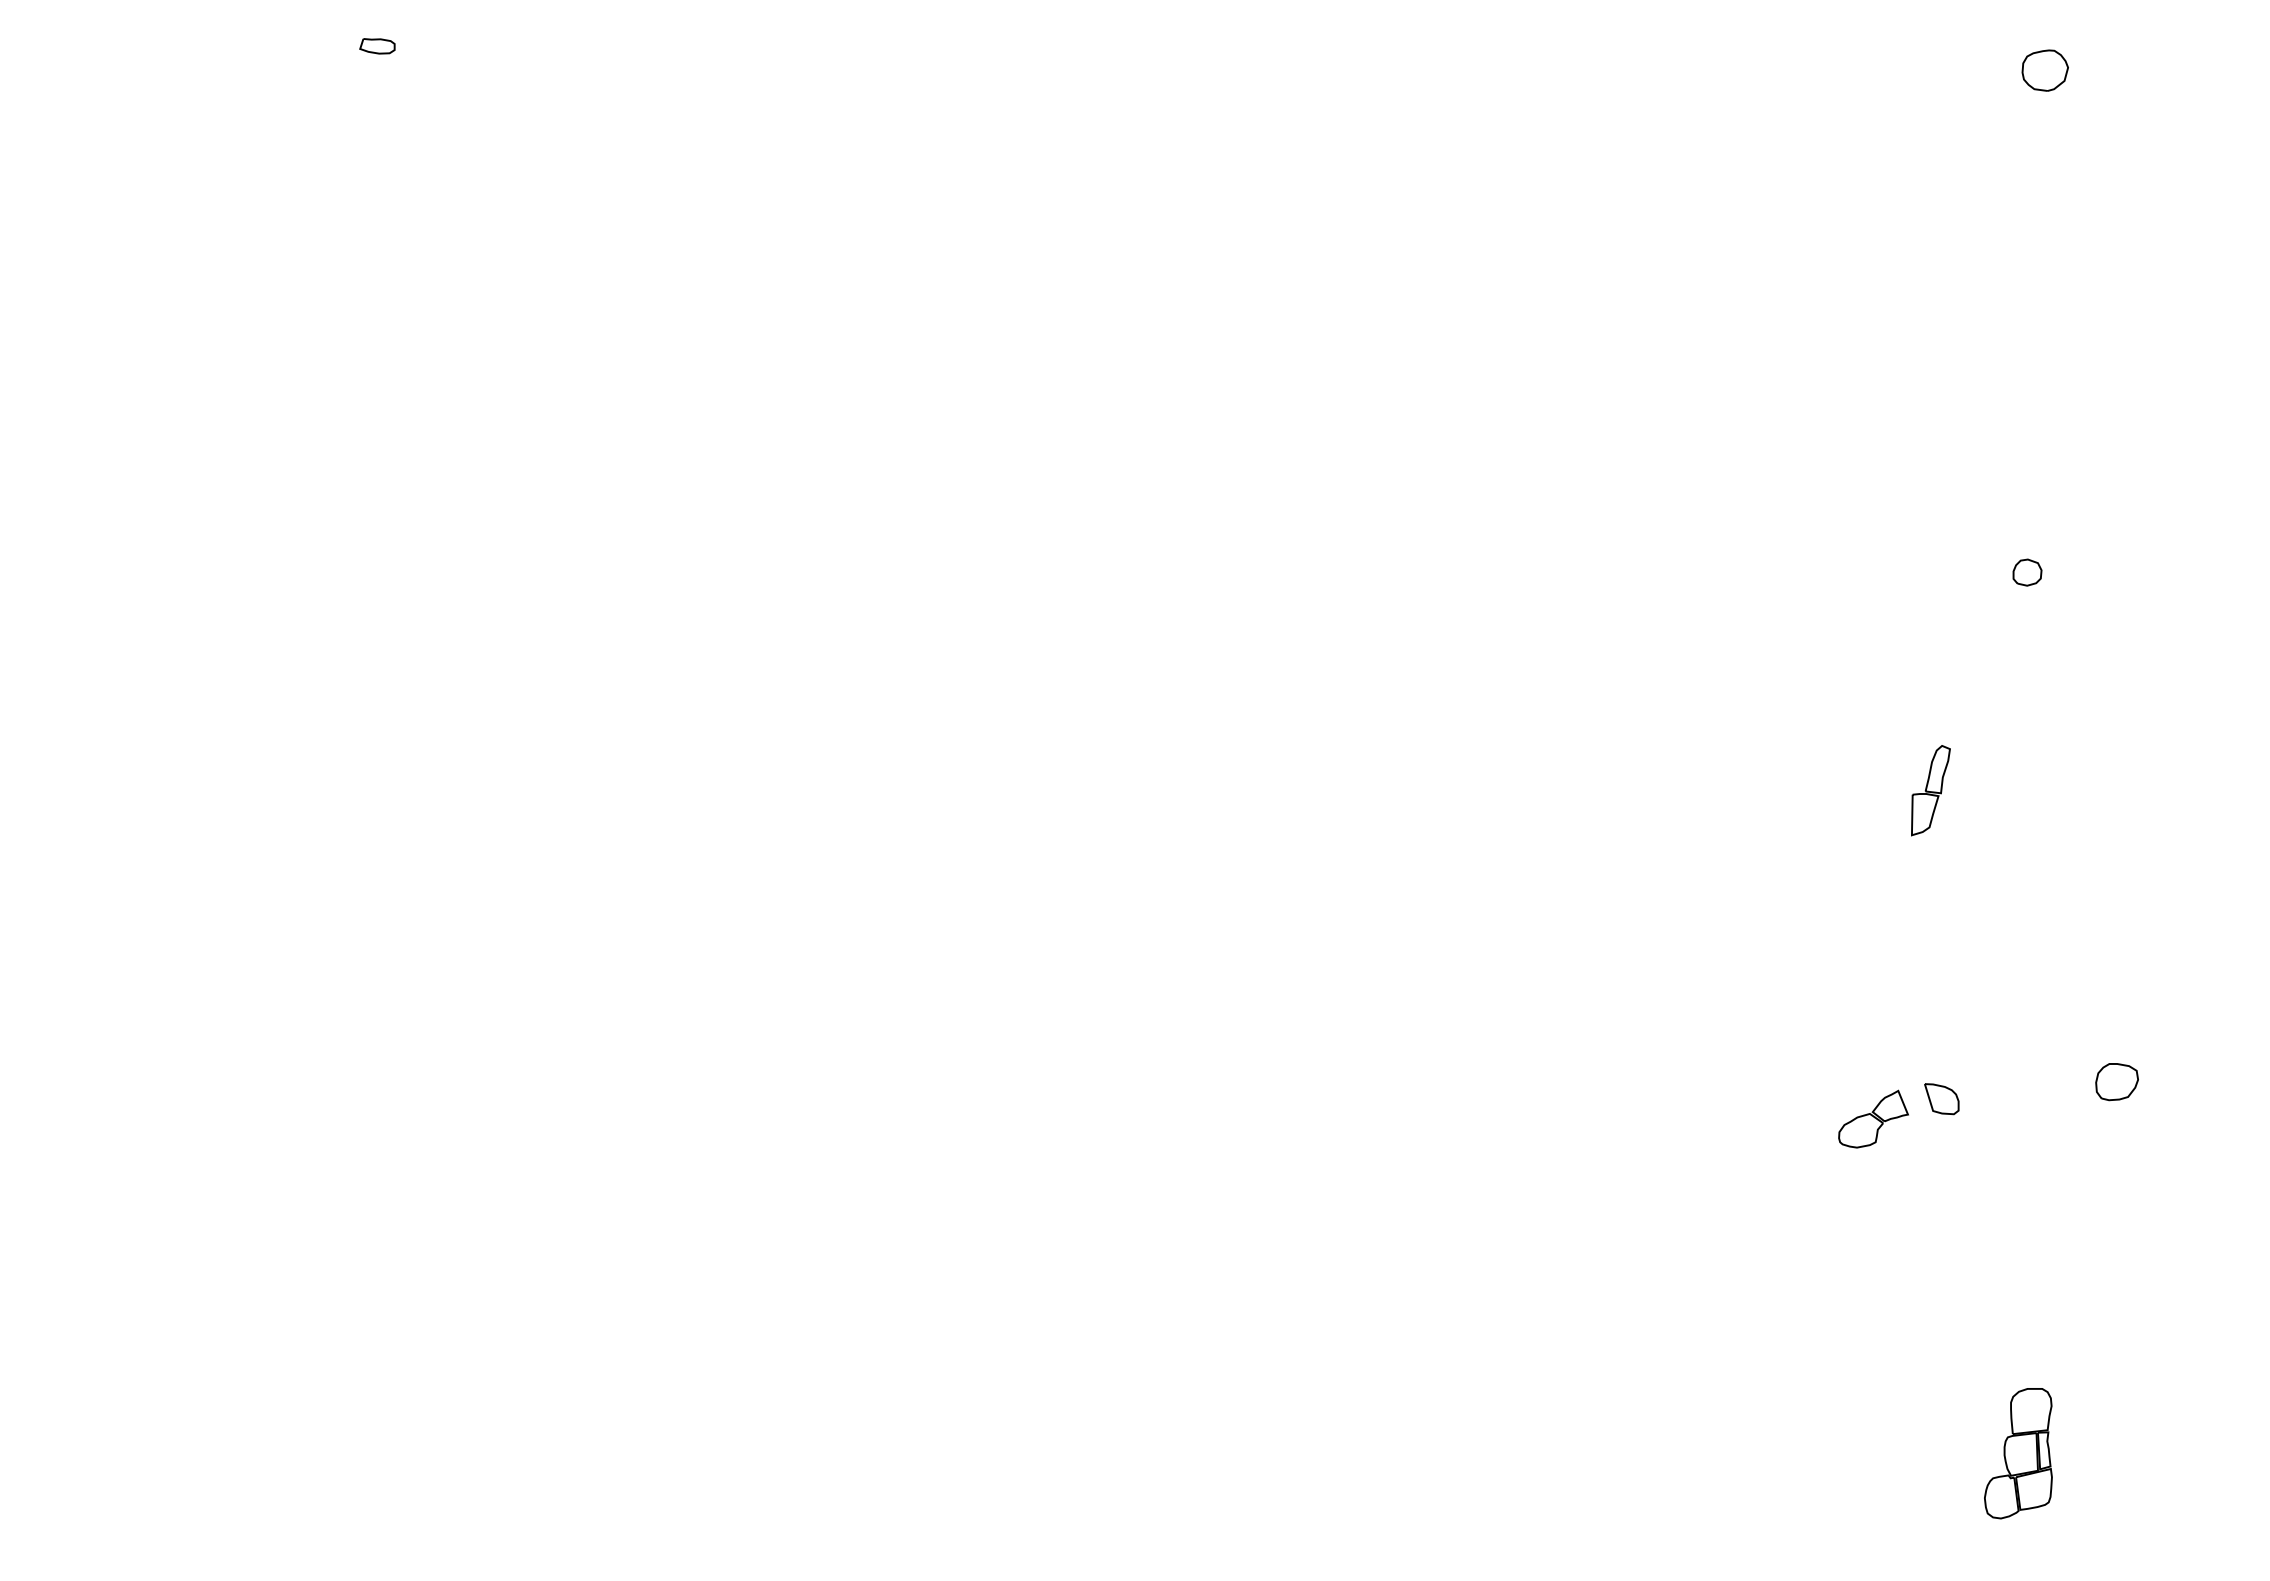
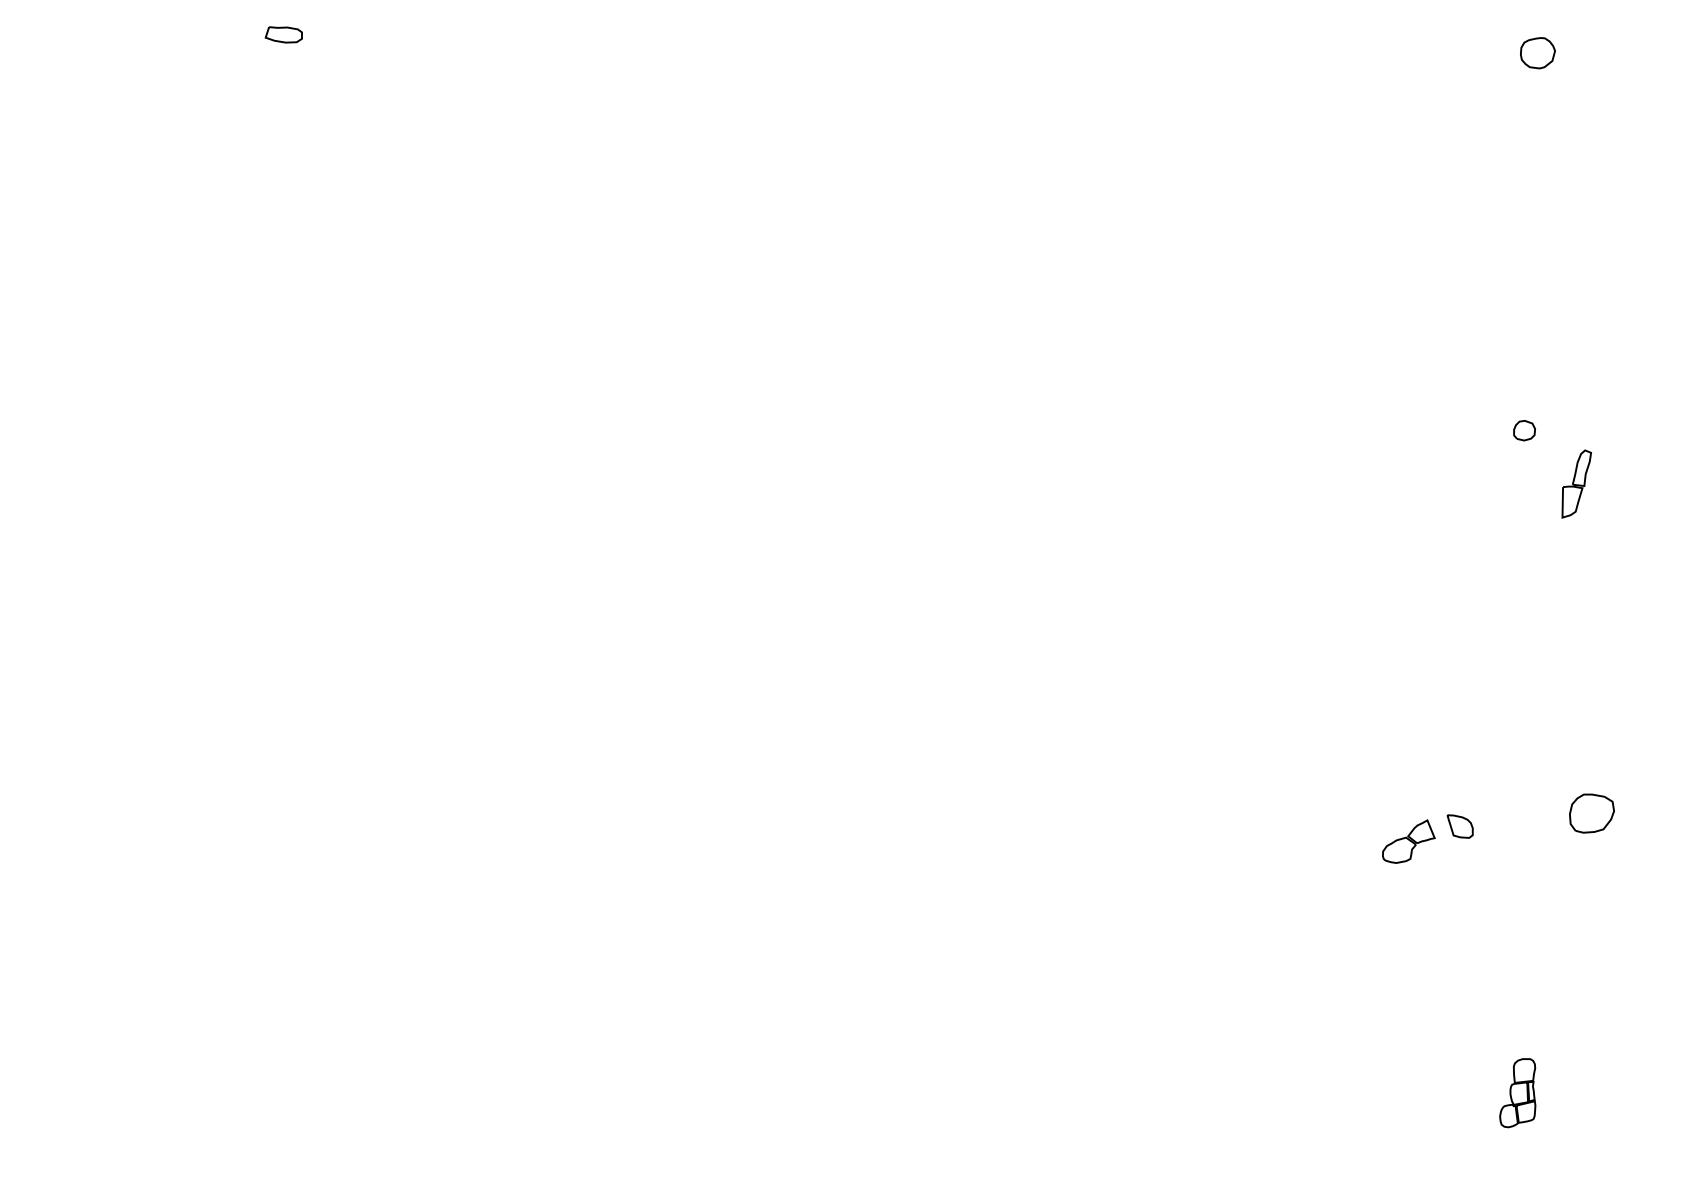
part: (377, 46) -> (283, 35), size x1.4
part: (1930, 790) -> (1576, 483), moved
part: (2116, 1082) -> (1591, 814), size x1.4
part: (2018, 1453) -> (1517, 1093), size x0.7

